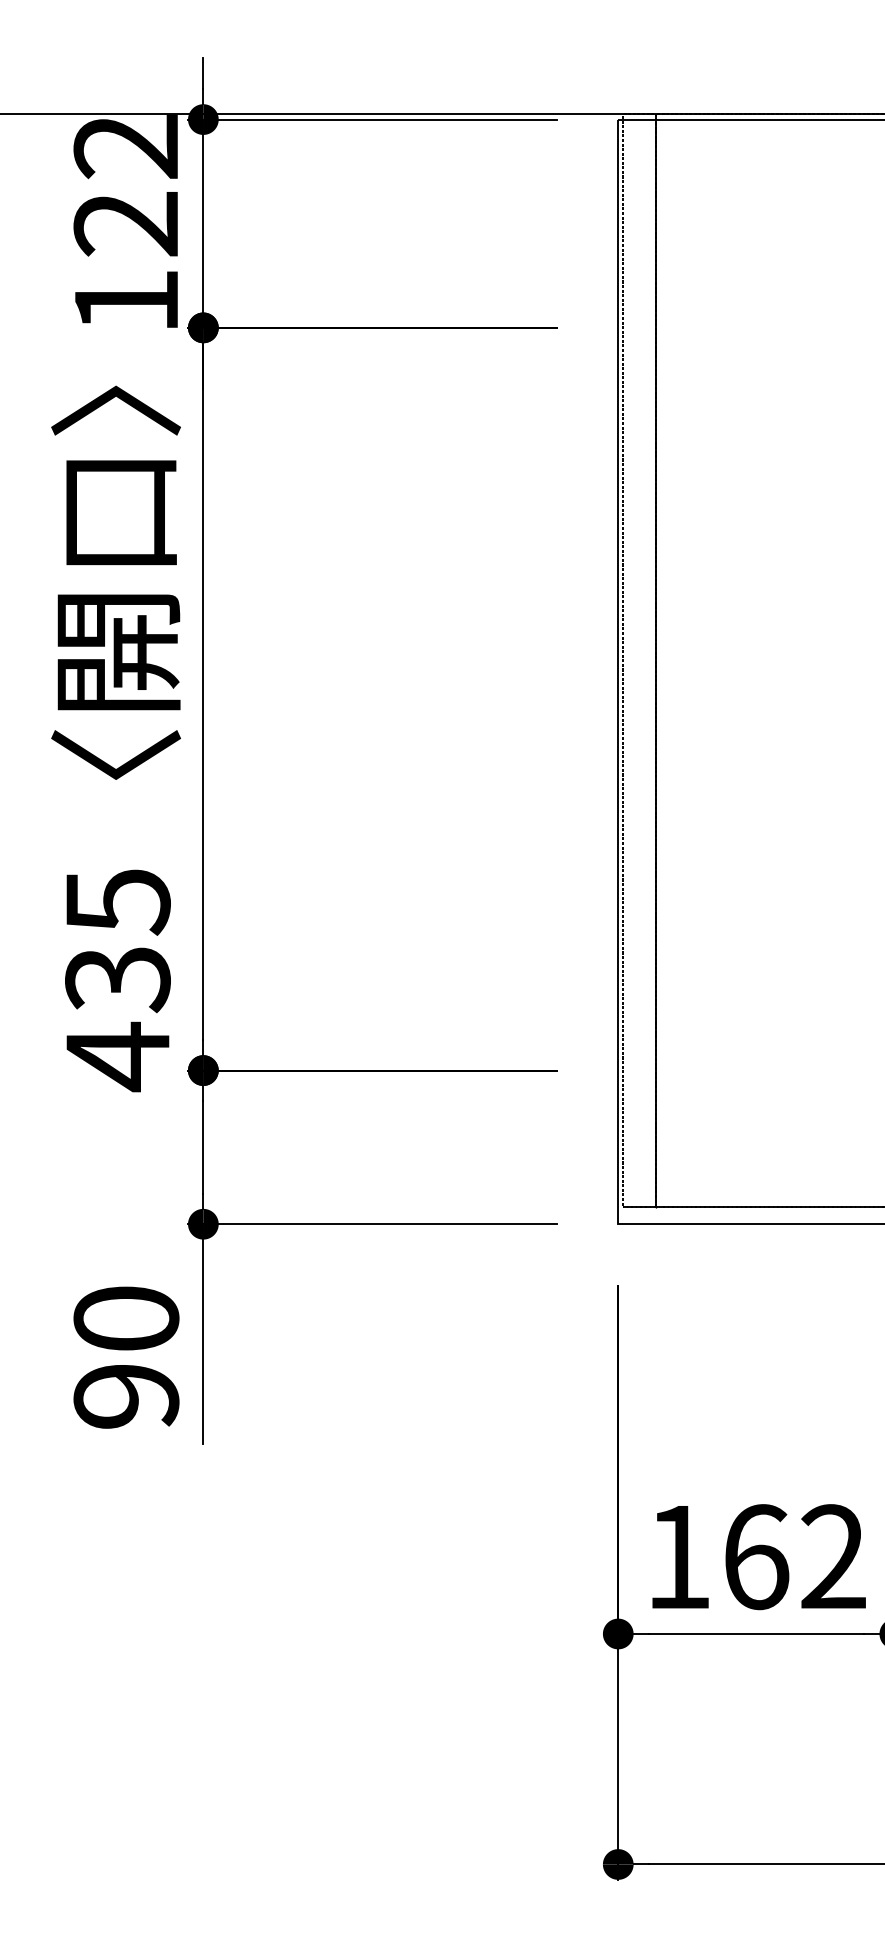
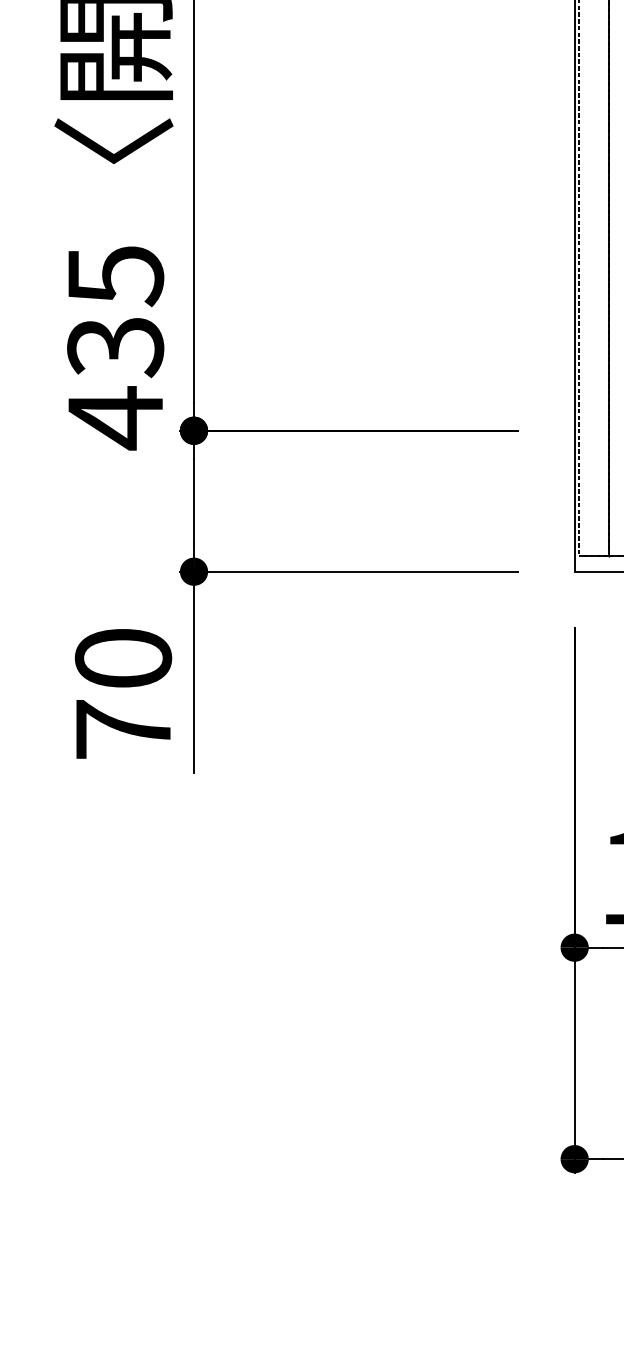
text: (126, 1396) -> (123, 729), 90 -> 70

